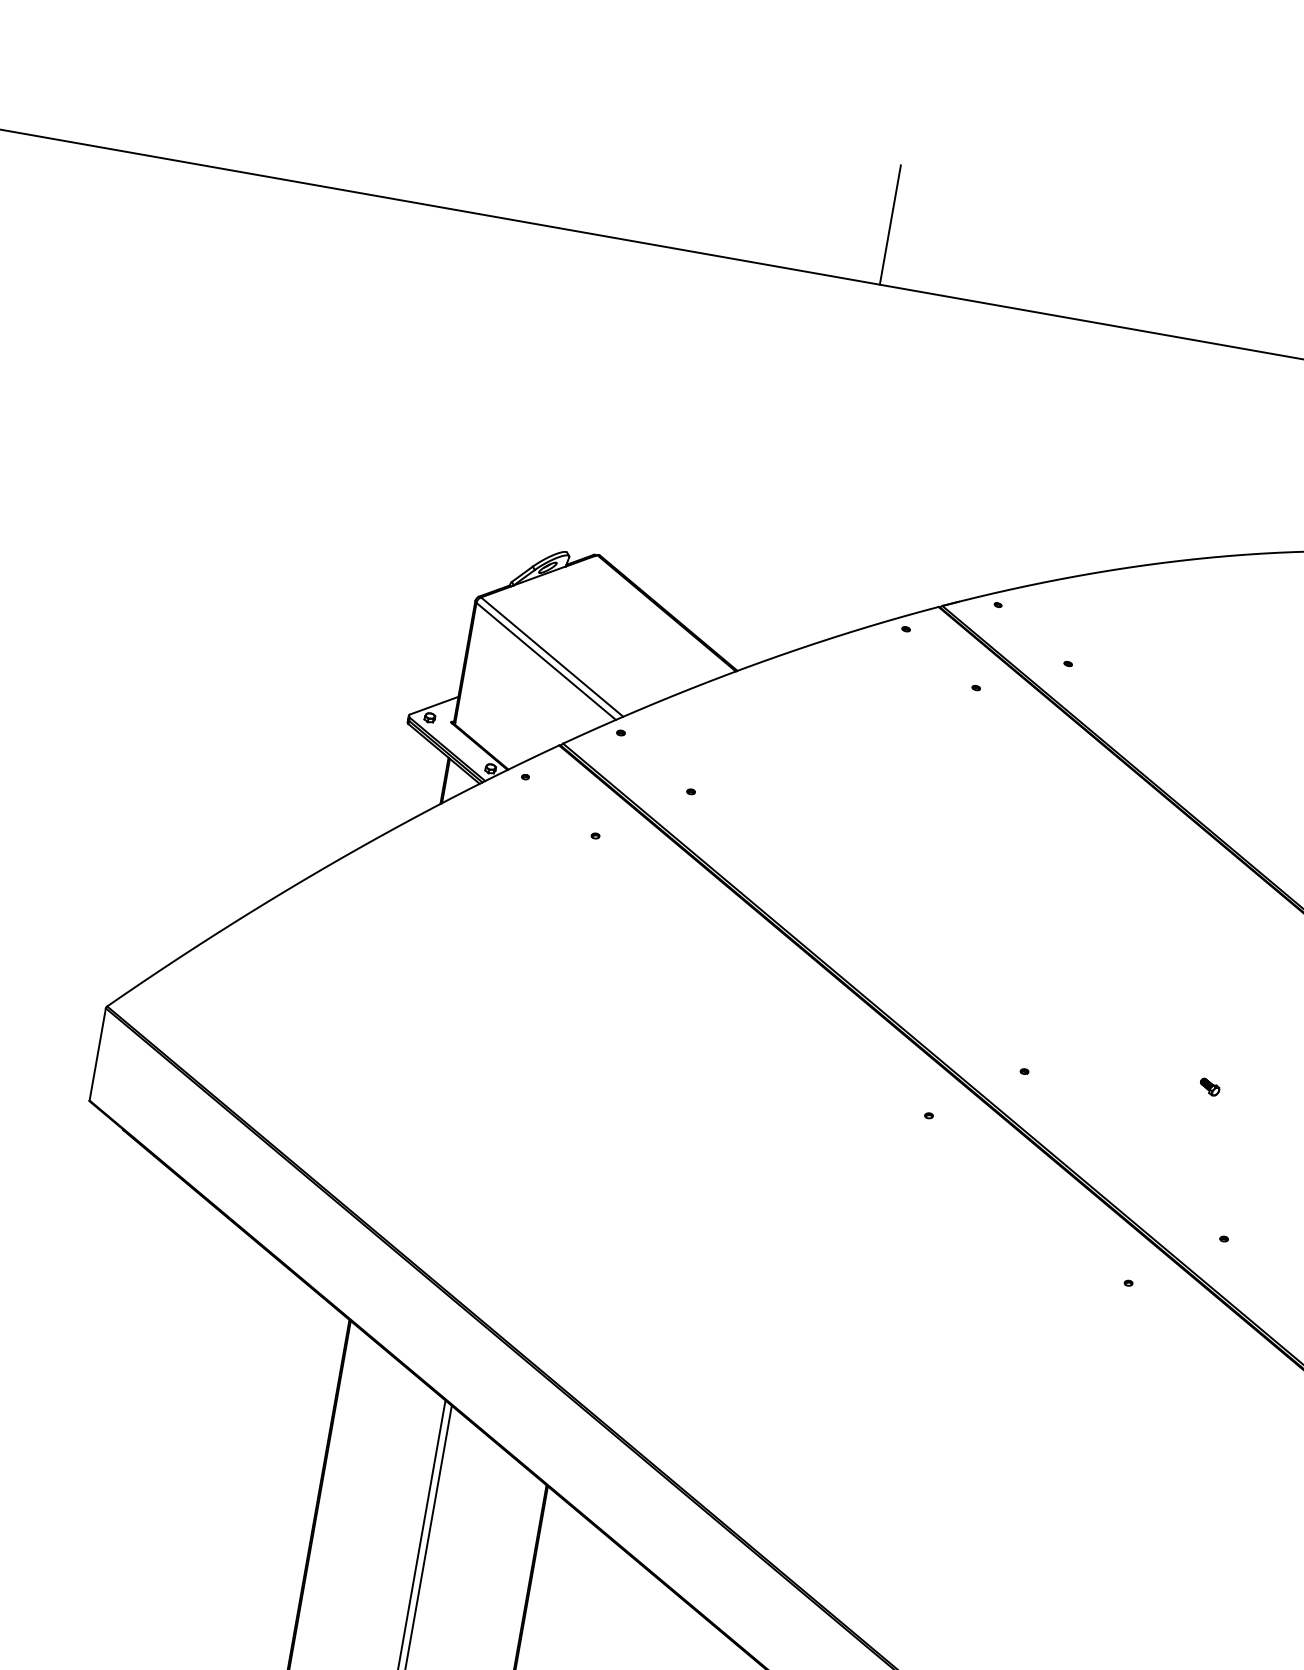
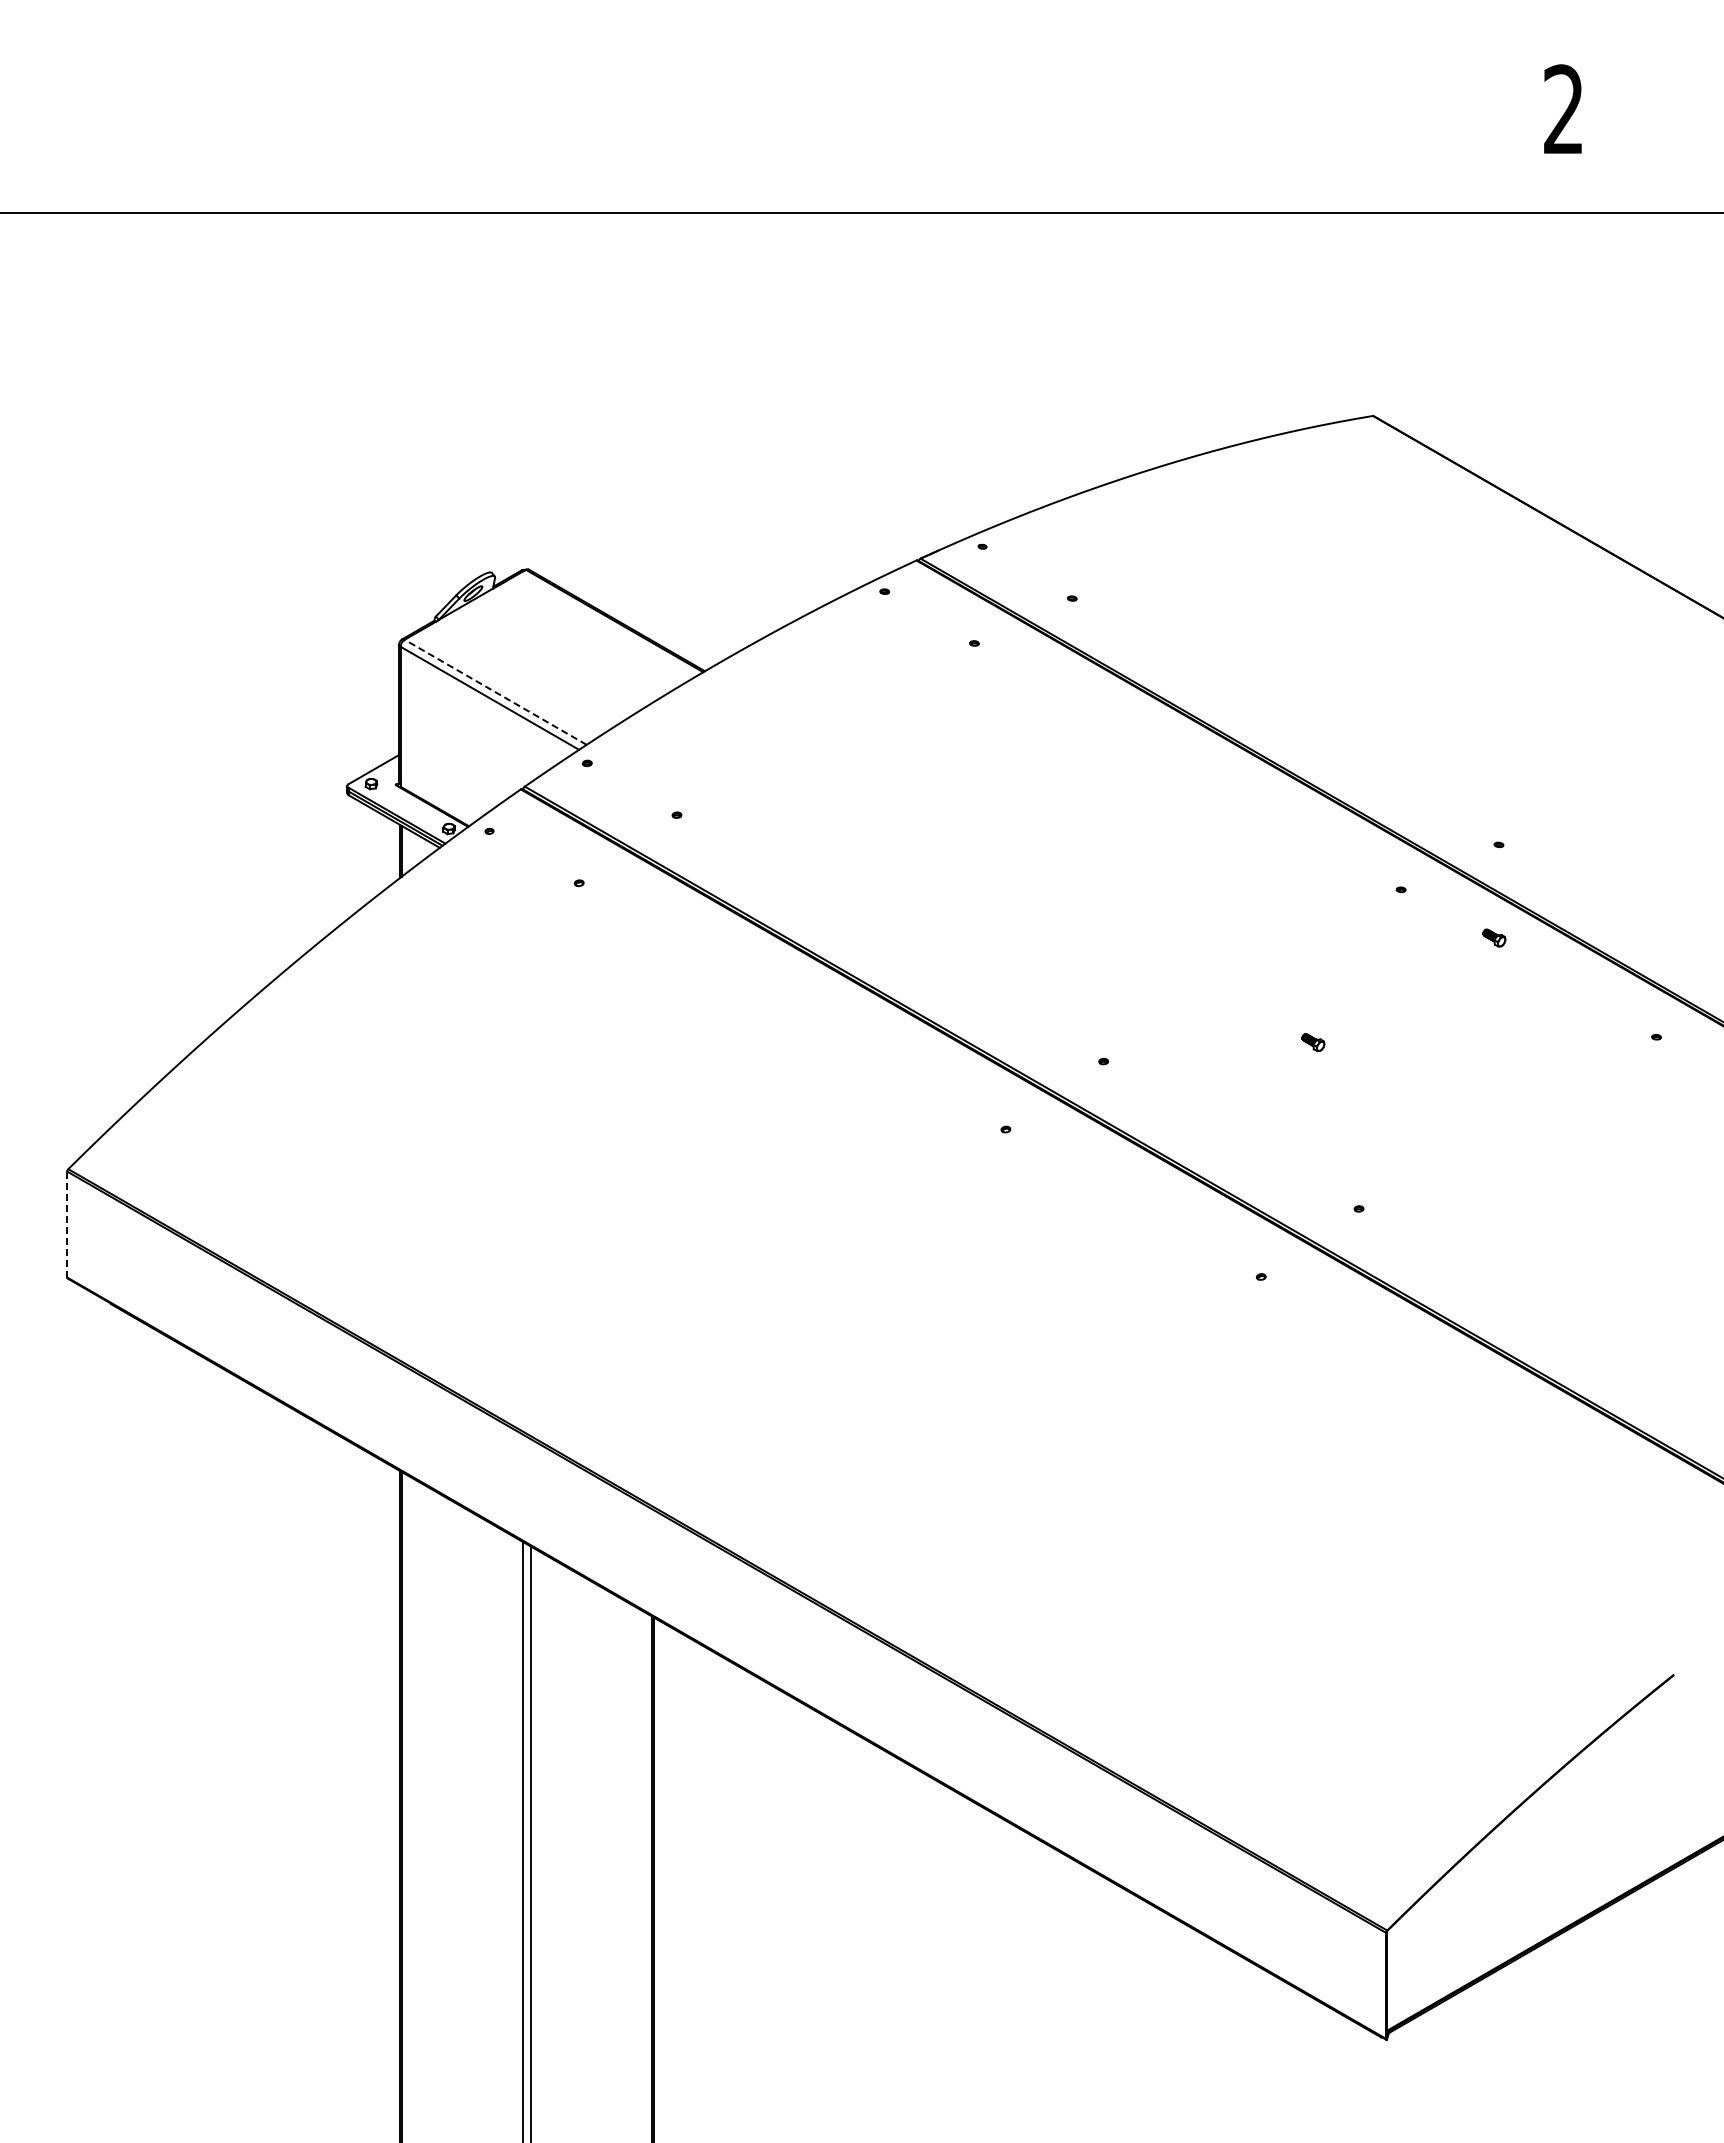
line: (890, 224) -> (787, 143), removed
line: (551, 657) -> (495, 692), solid -> dashed
line: (97, 1054) -> (67, 1224), solid -> dashed

